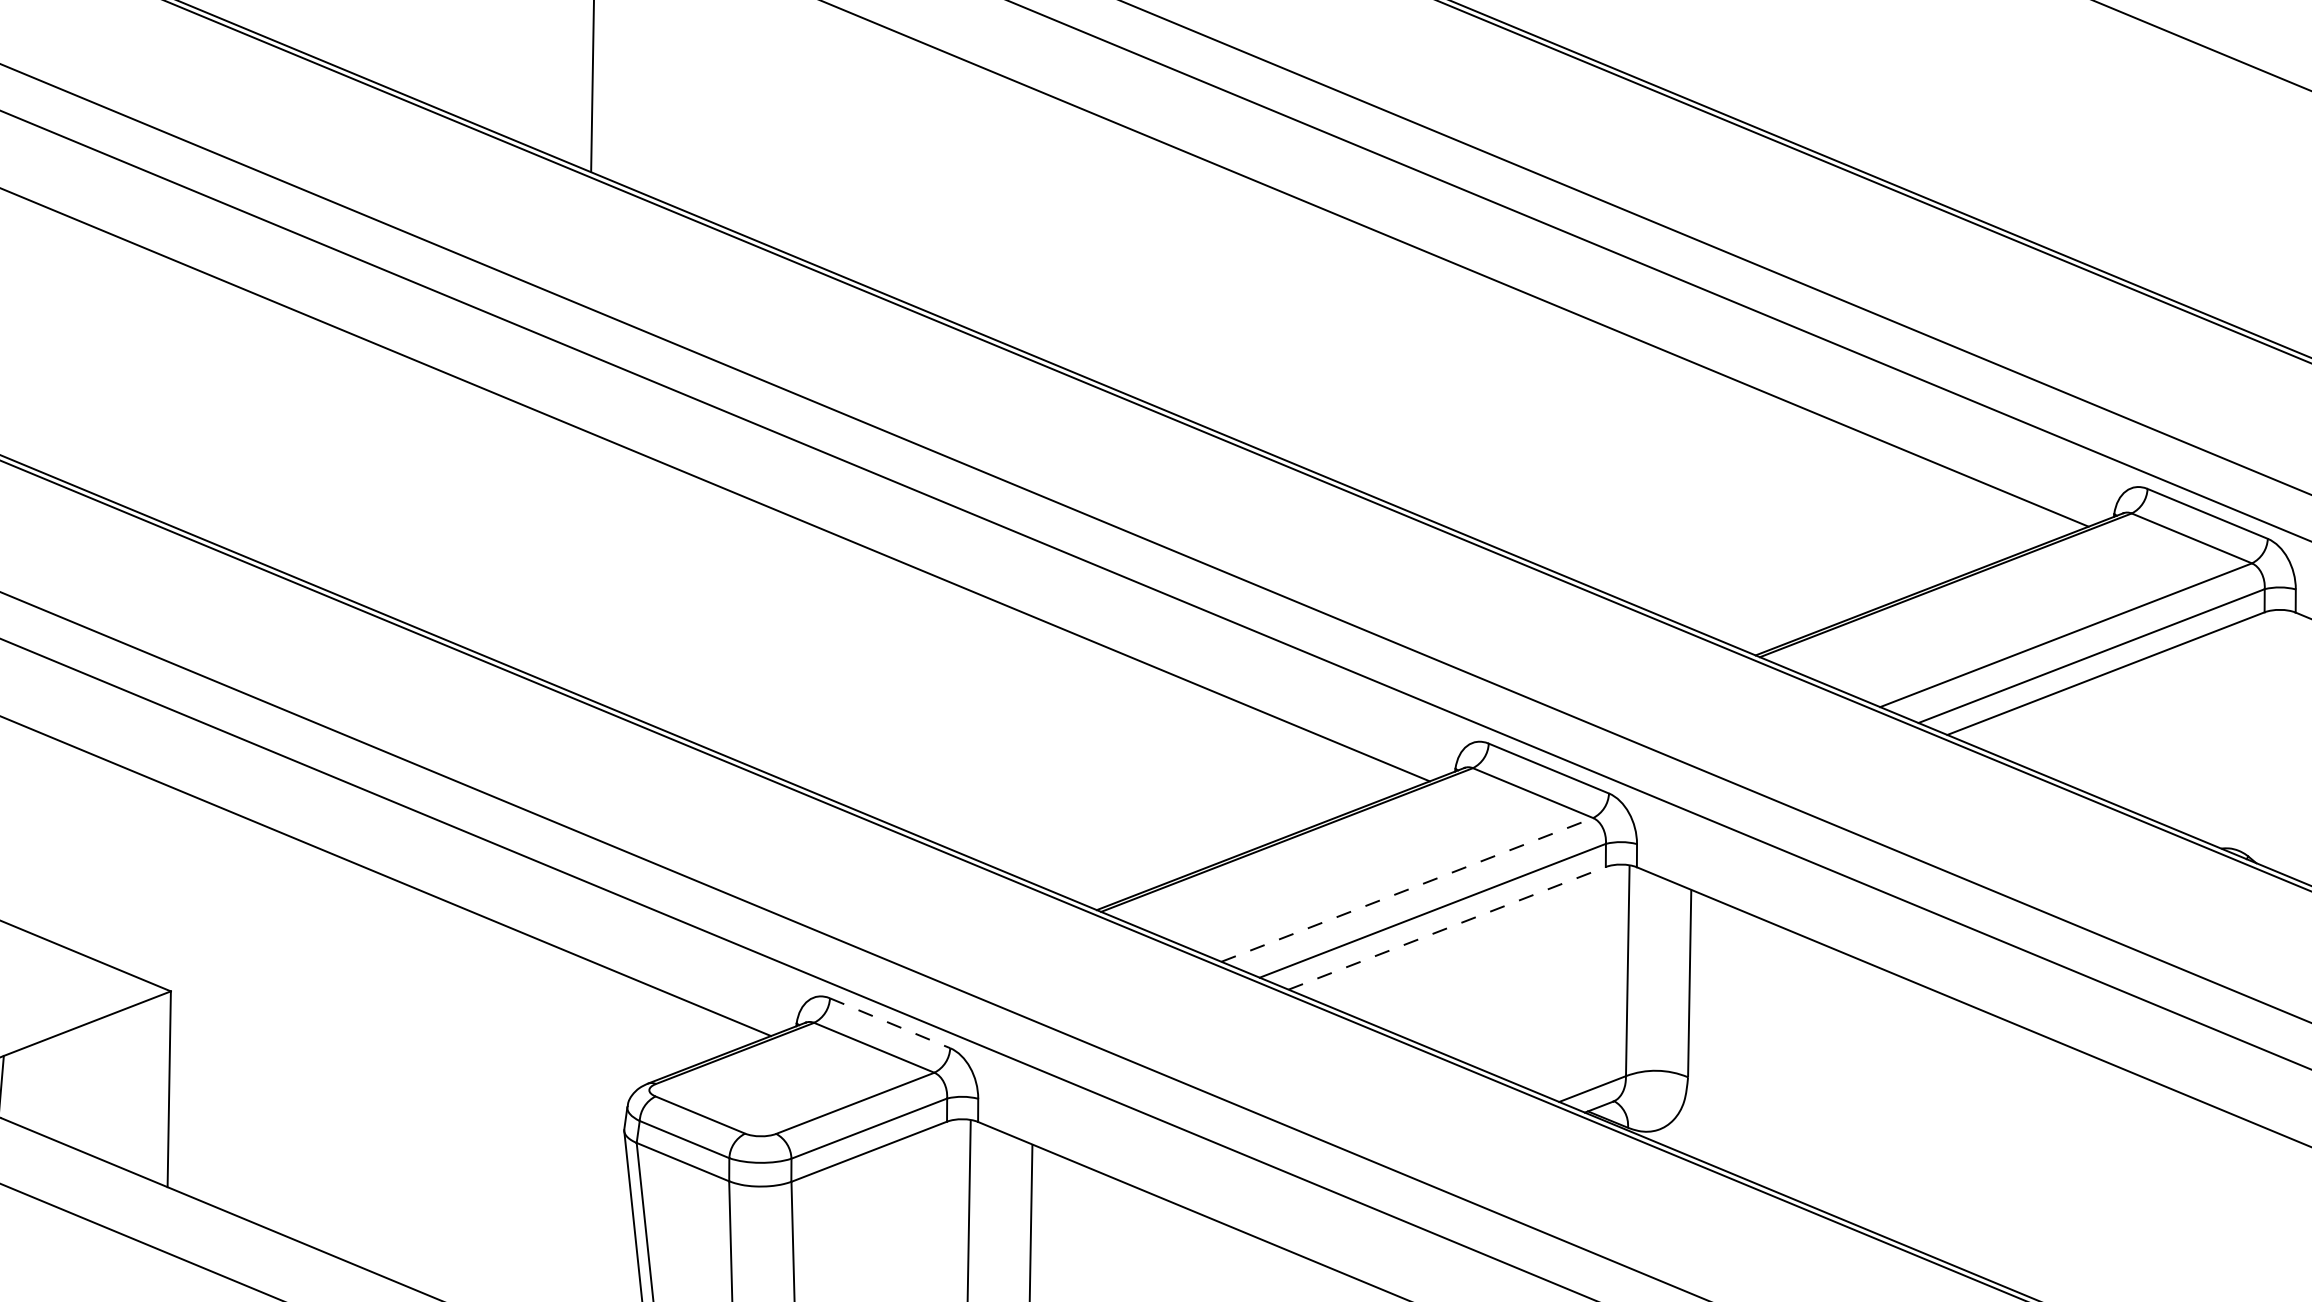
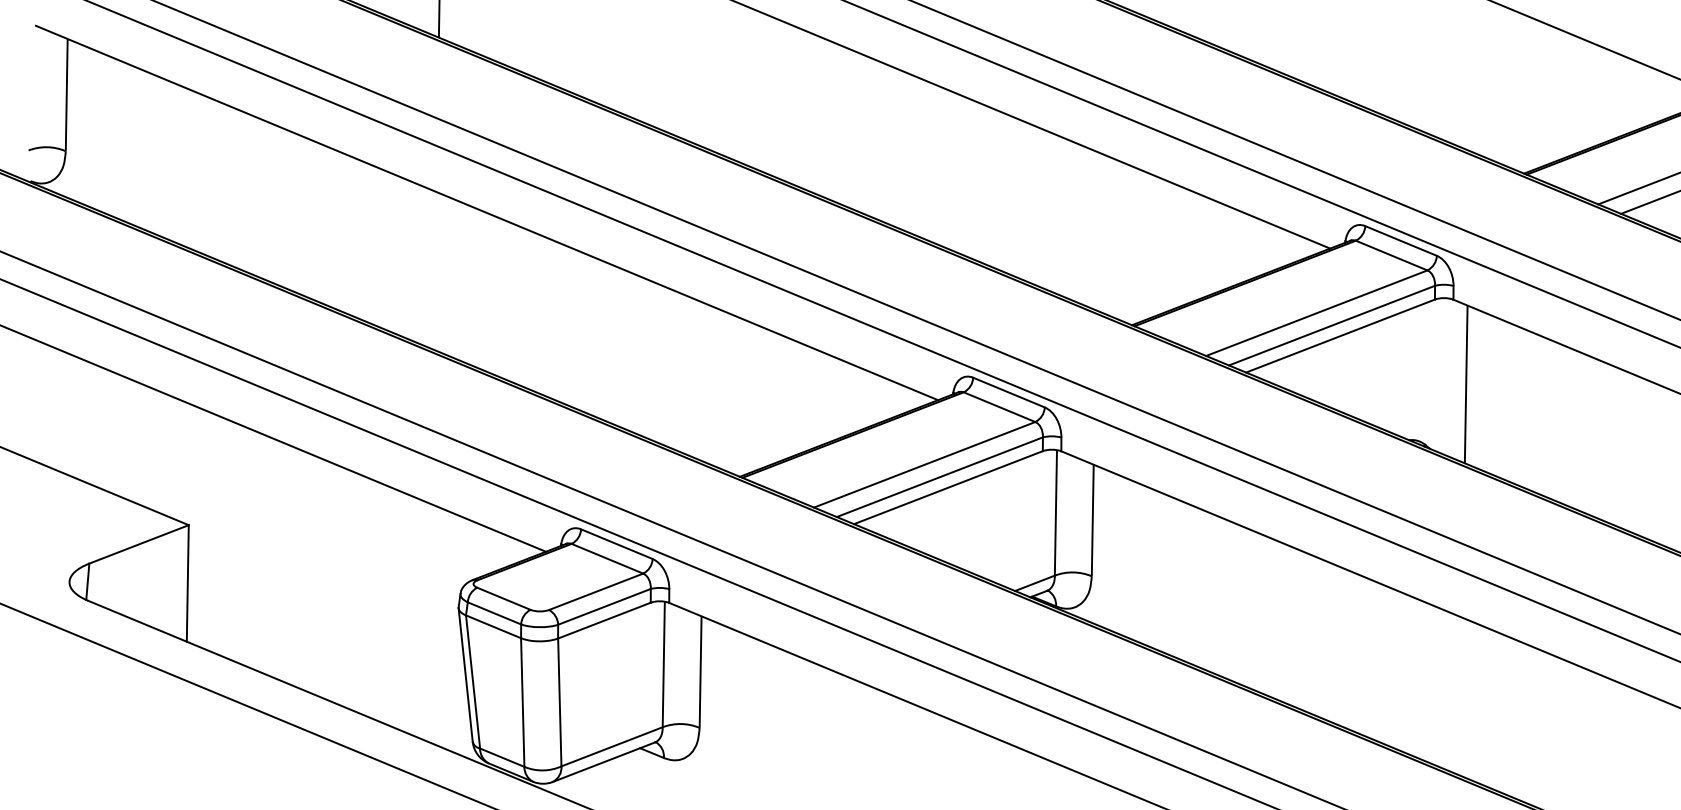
line: (1406, 889) -> (924, 464), dashed -> solid
line: (1447, 928) -> (948, 487), dashed -> solid
line: (889, 1023) -> (616, 544), dashed -> solid

